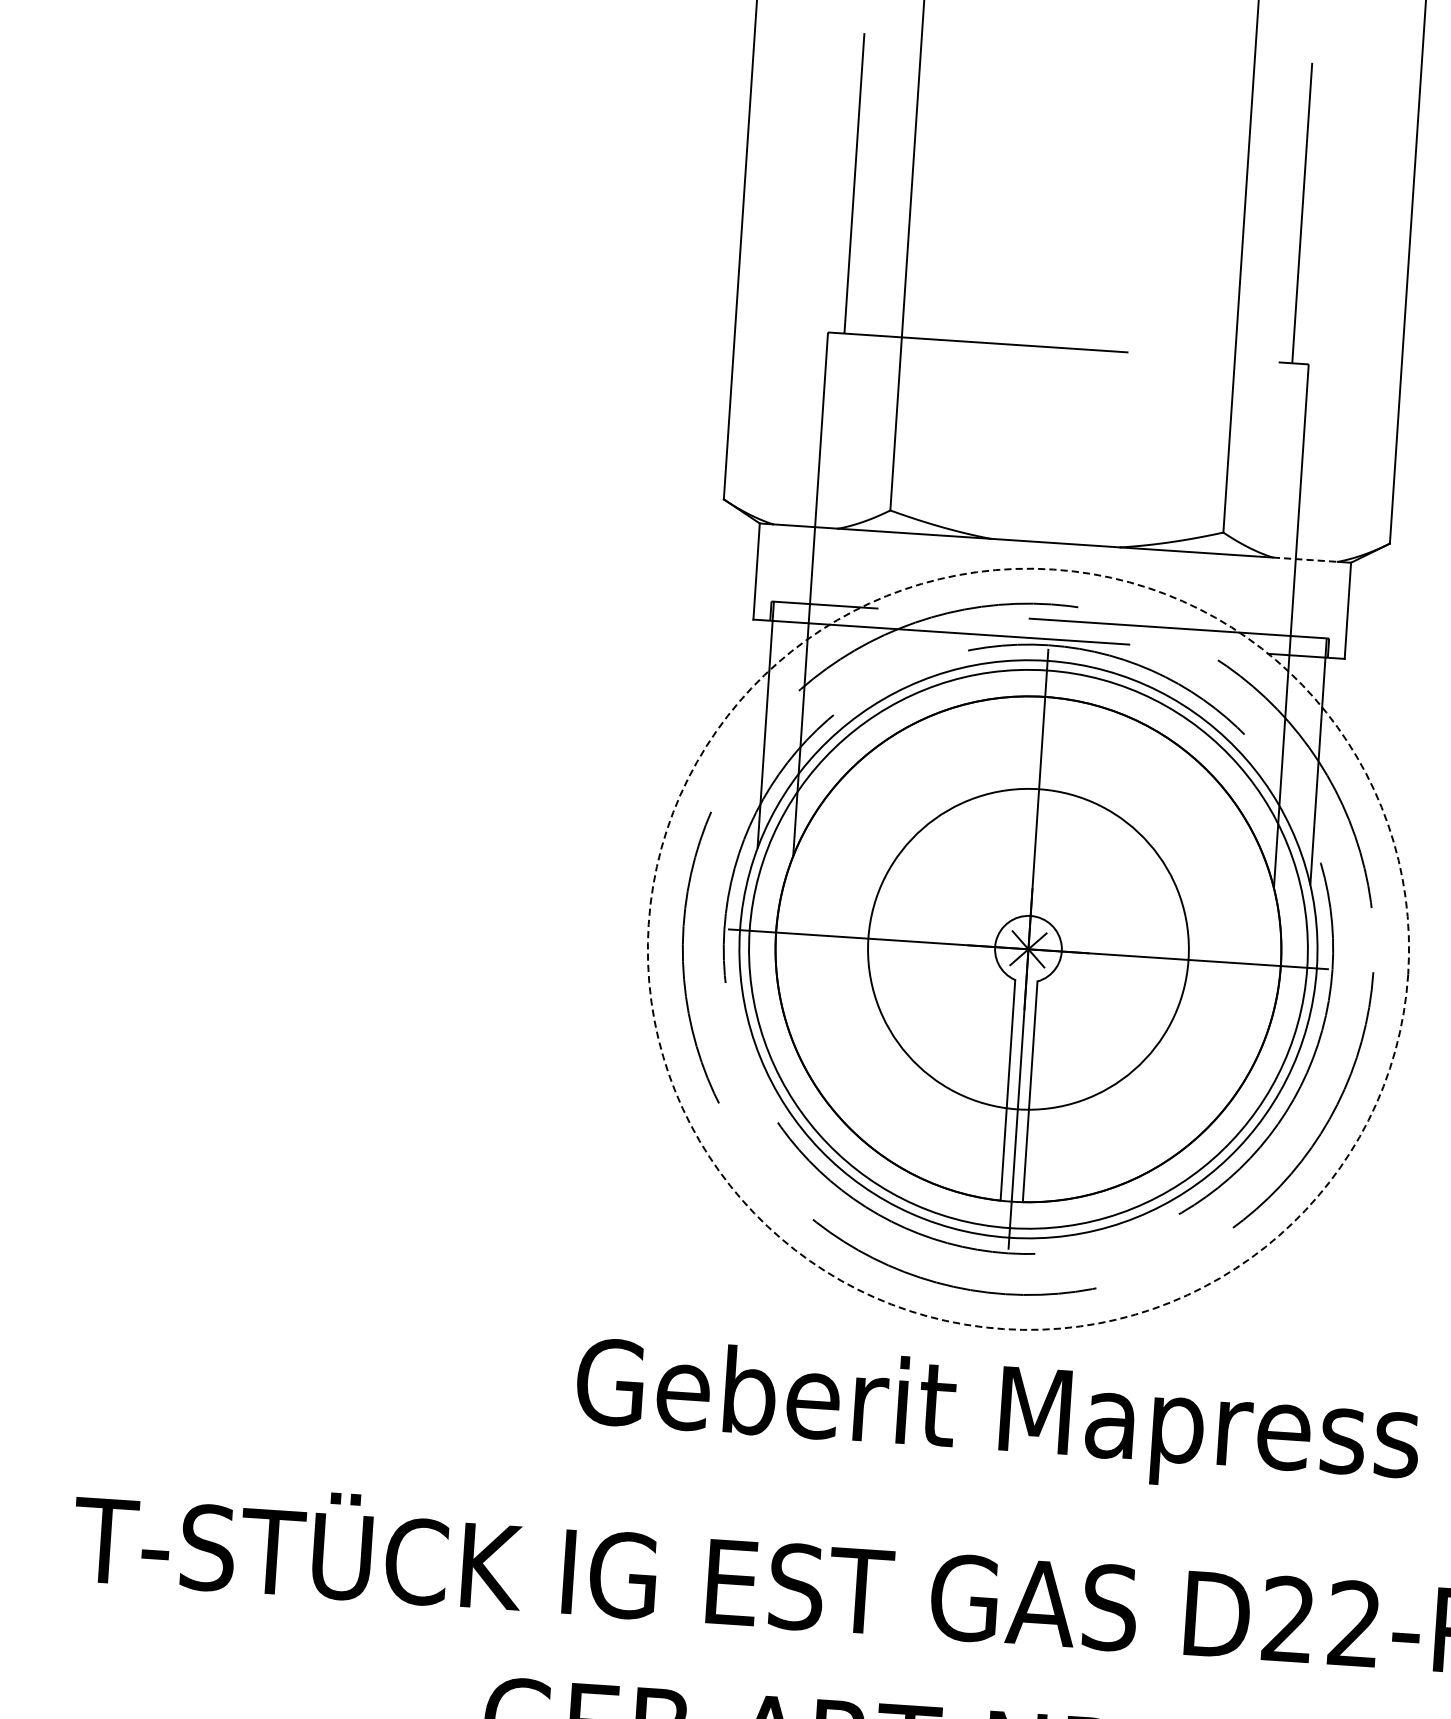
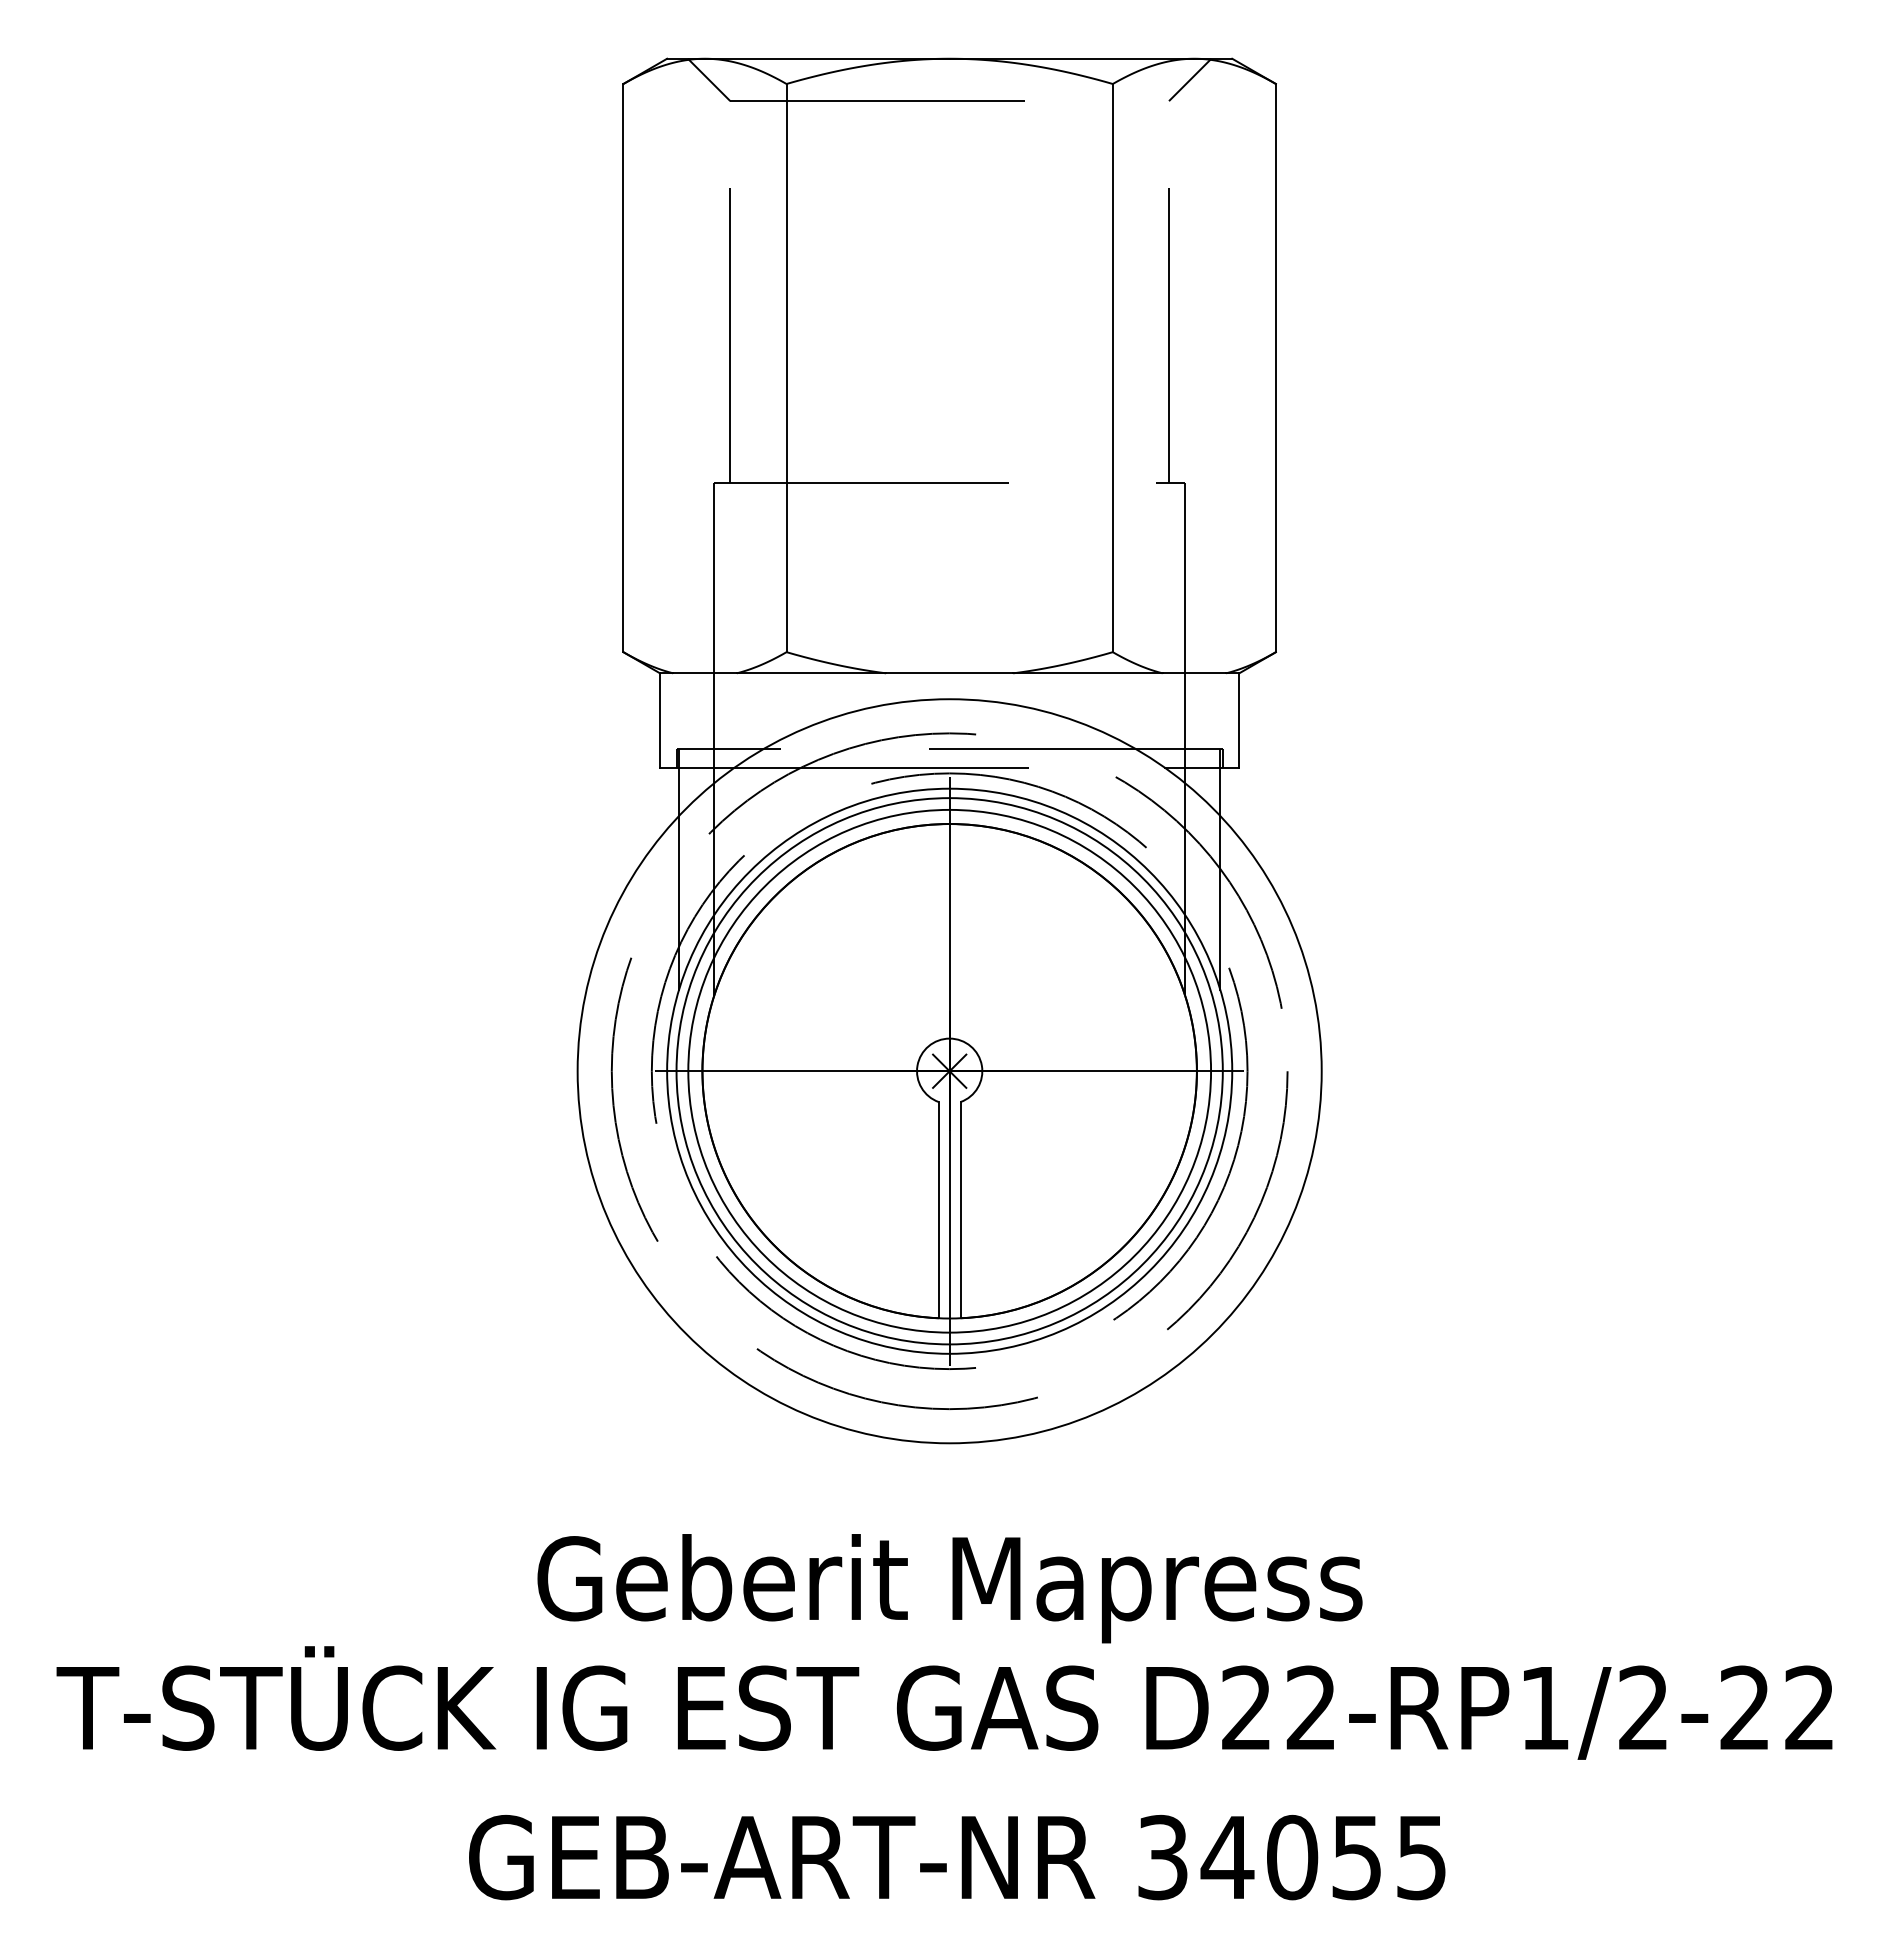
line: (1305, 559) -> (1194, 673), dashed -> solid
circle: (1028, 948) -> (949, 1070), size x1.67
circle: (1028, 949) -> (949, 1071), dashed -> solid
text: (997, 1418) -> (949, 1588), moved

